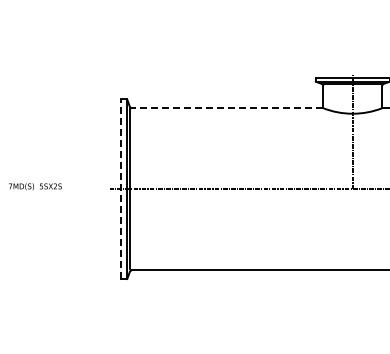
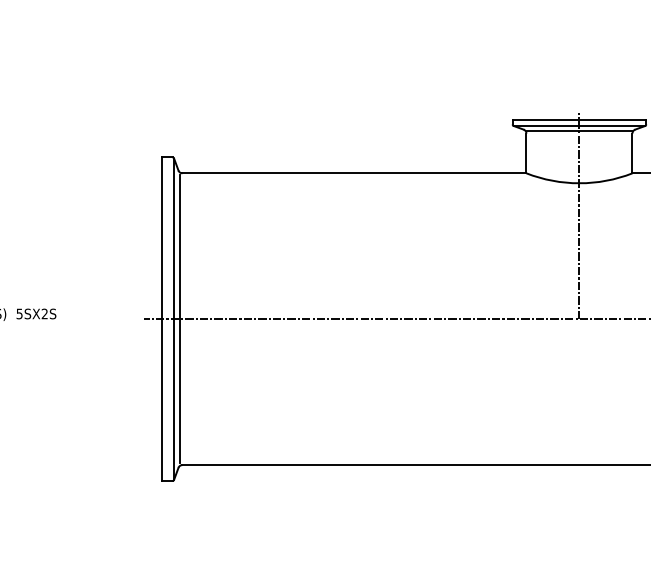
line: (227, 108) -> (354, 173), dashed -> solid
line: (120, 189) -> (161, 319), dashed -> solid

